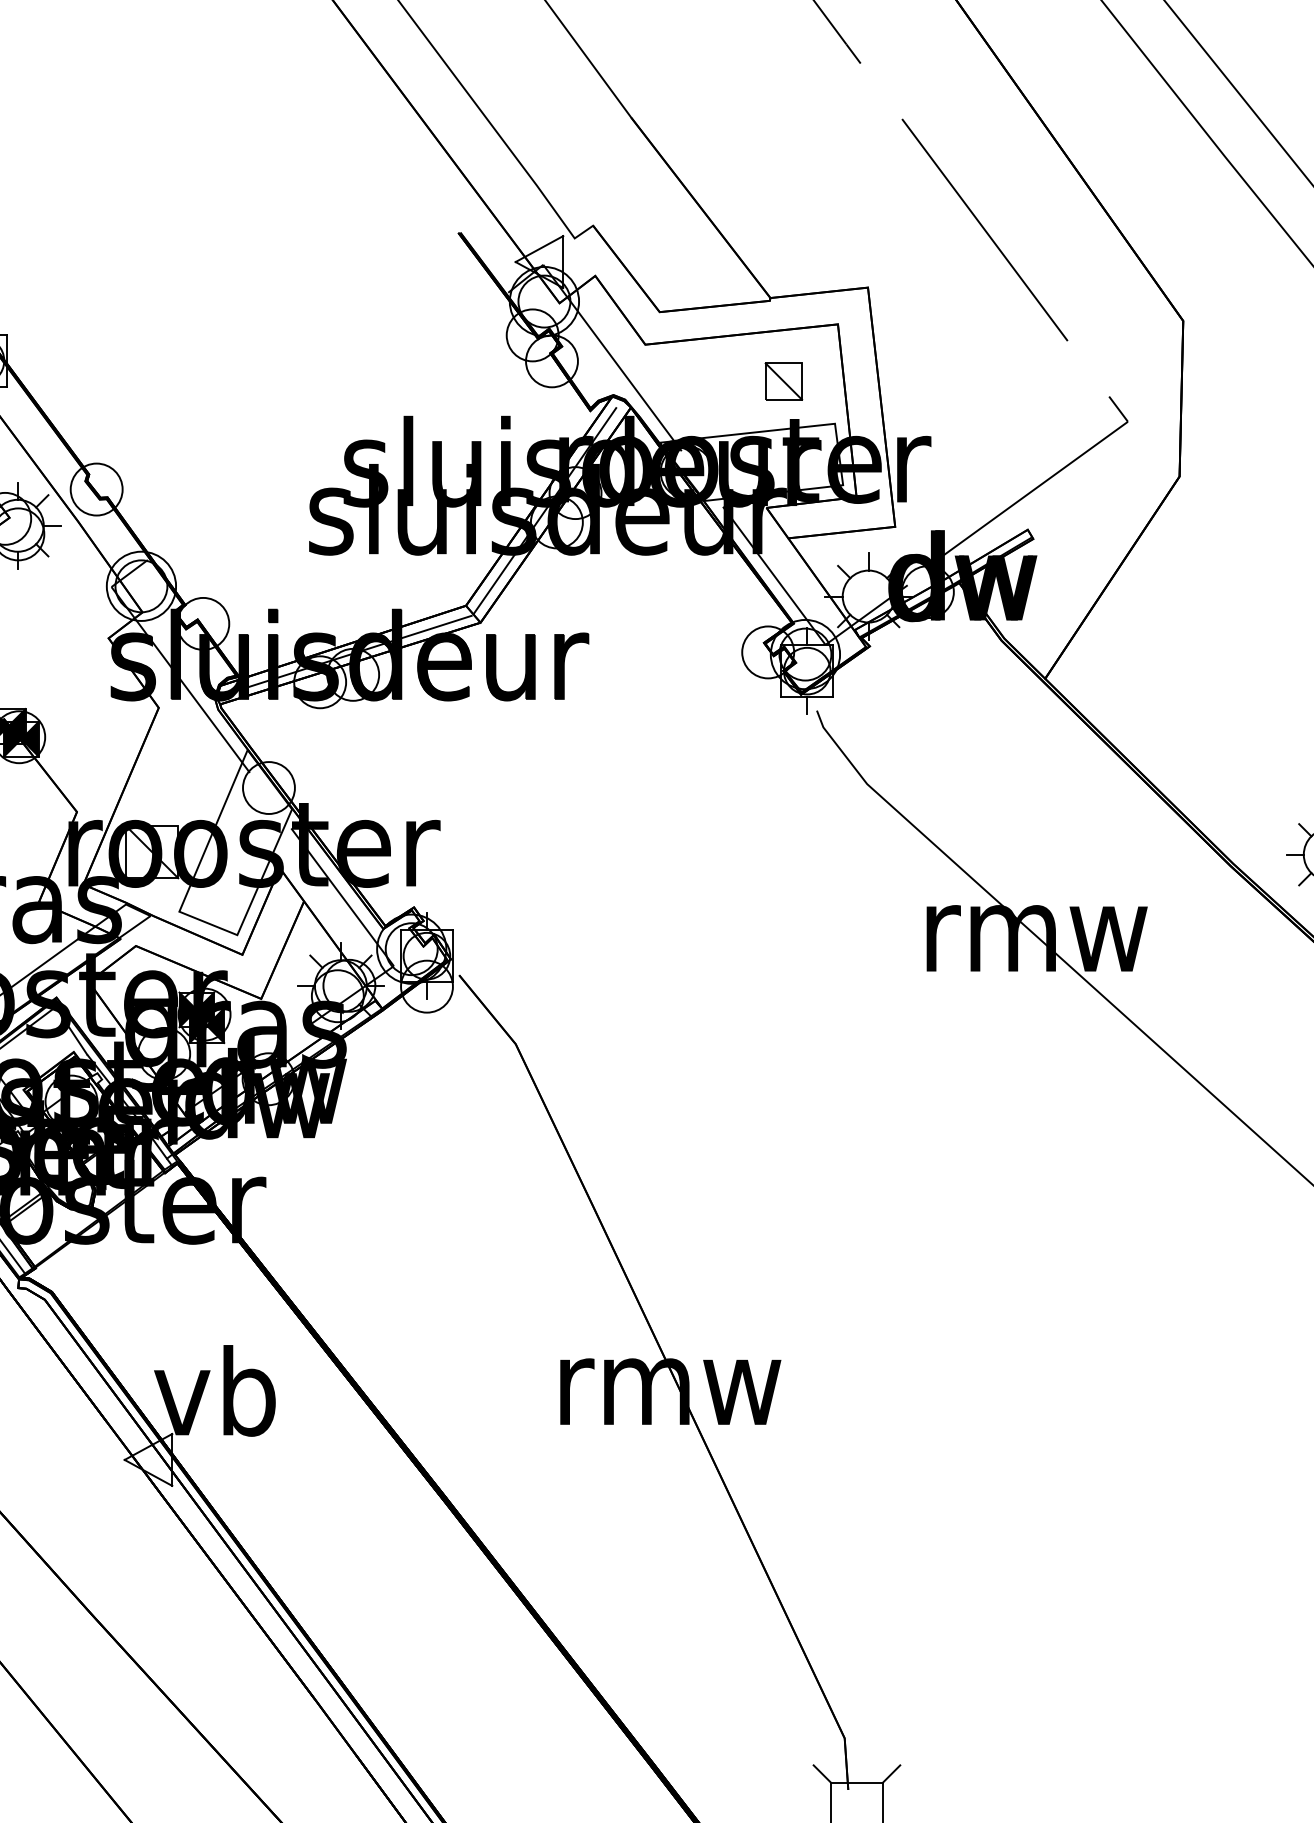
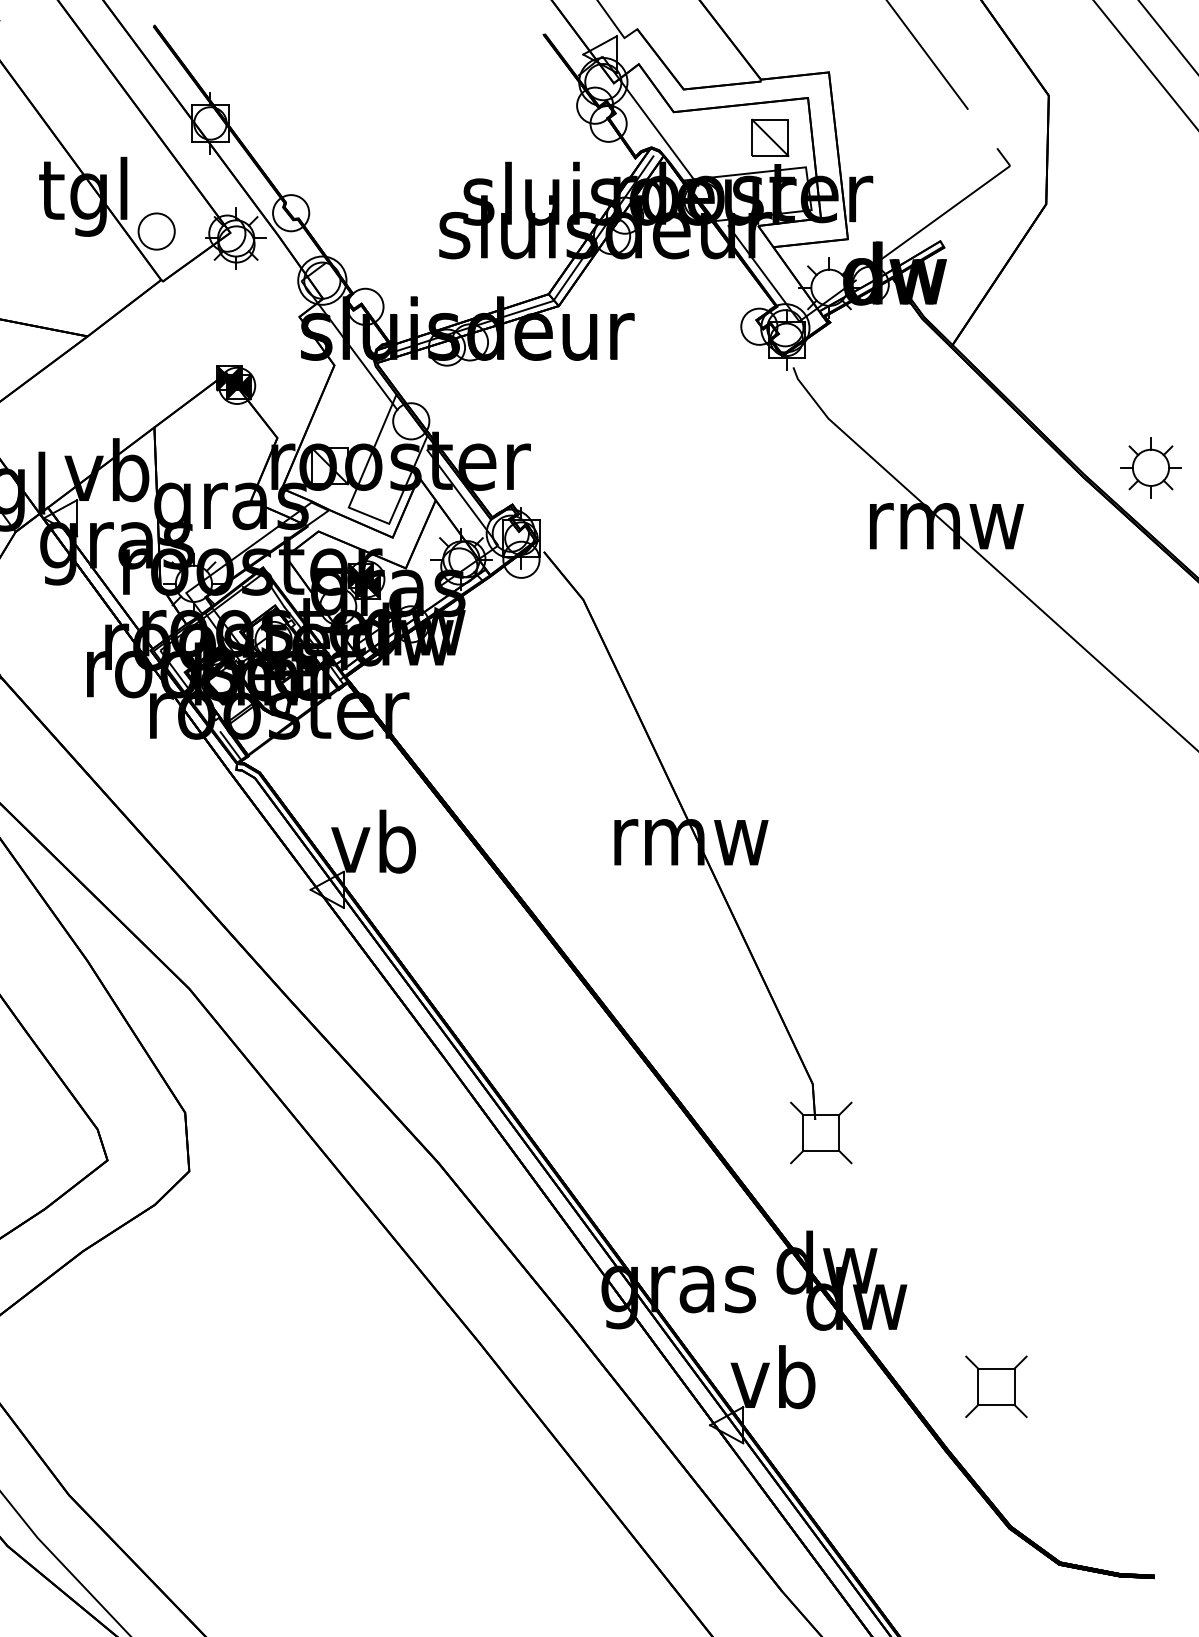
part: (784, 380) -> (770, 137), size x1.43

